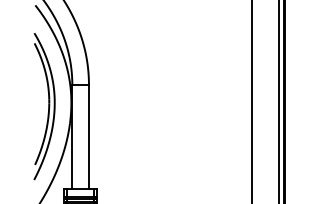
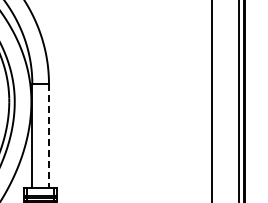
line: (88, 137) -> (48, 136), solid -> dashed

